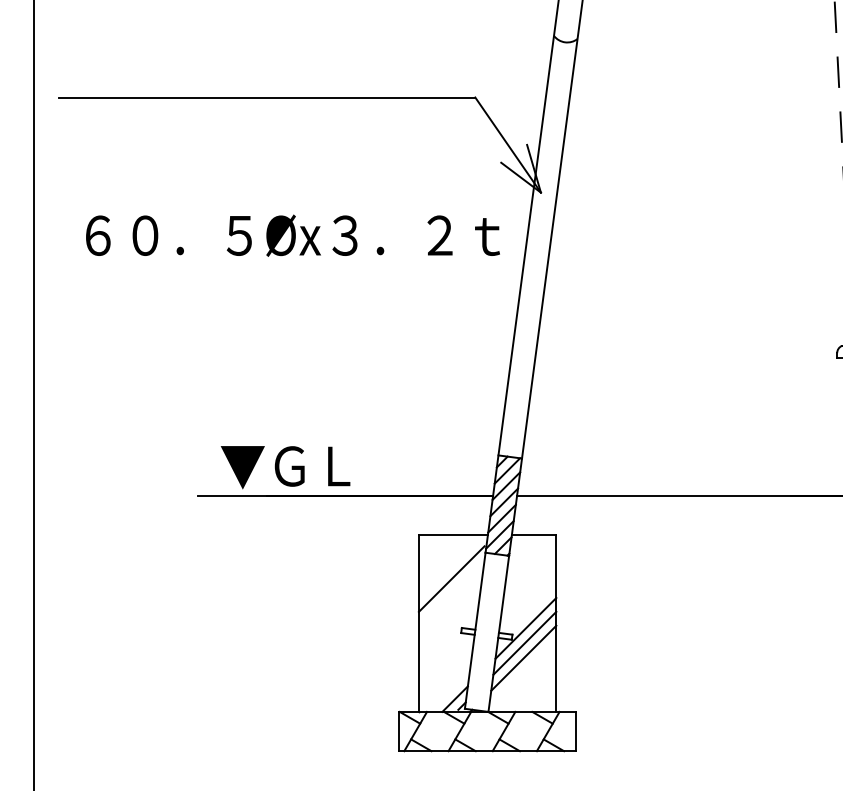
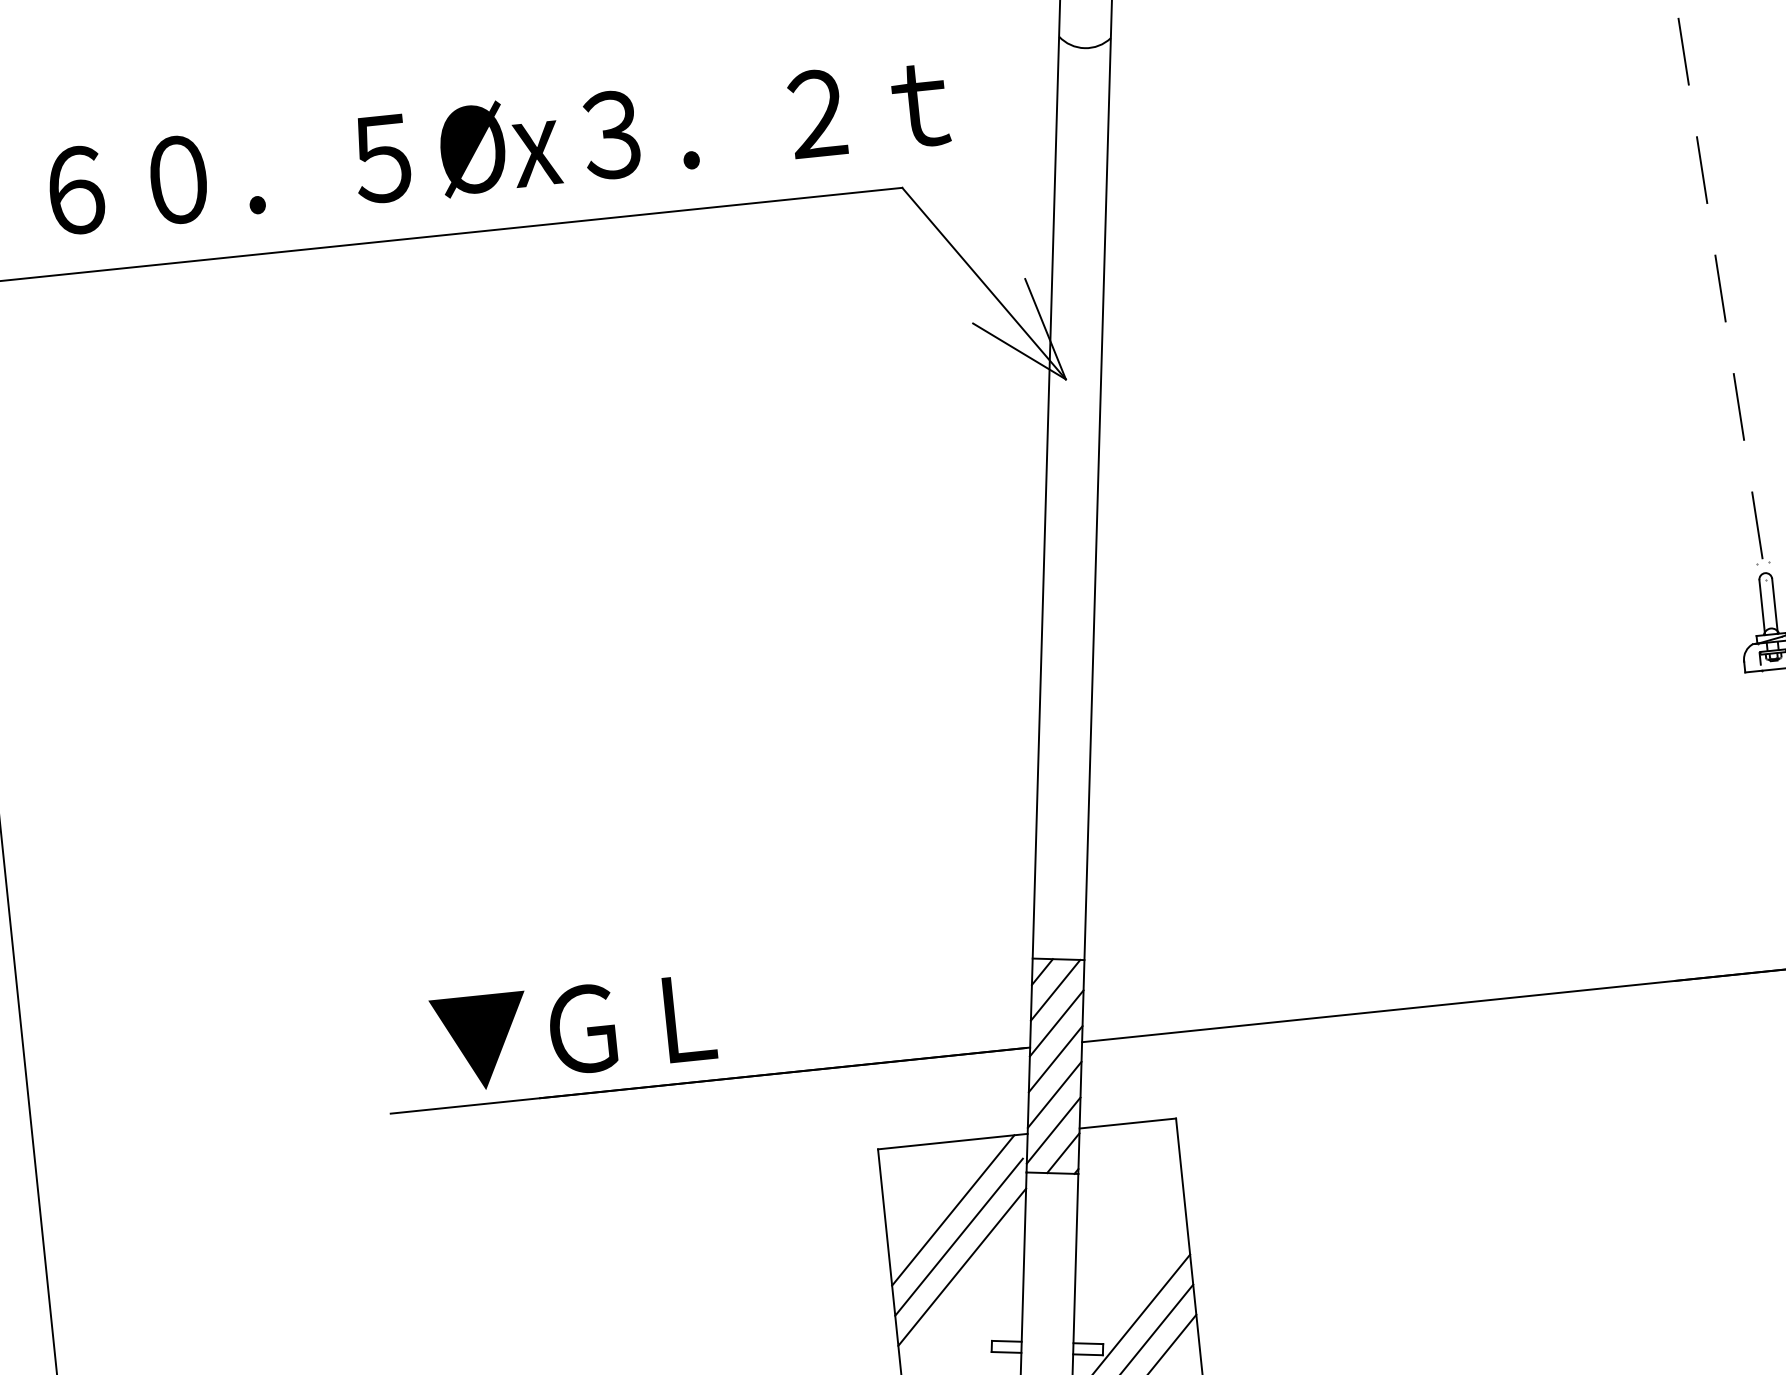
text: (292, 235) -> (497, 146), moved
line: (449, 566) -> (951, 1210), added
line: (451, 592) -> (961, 1266), added

